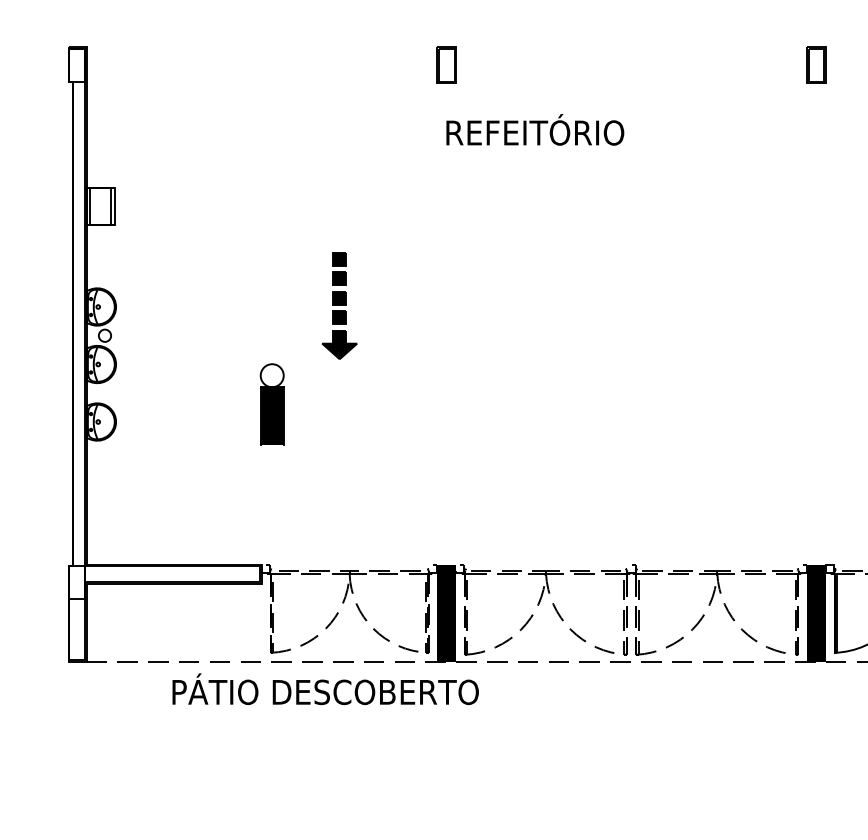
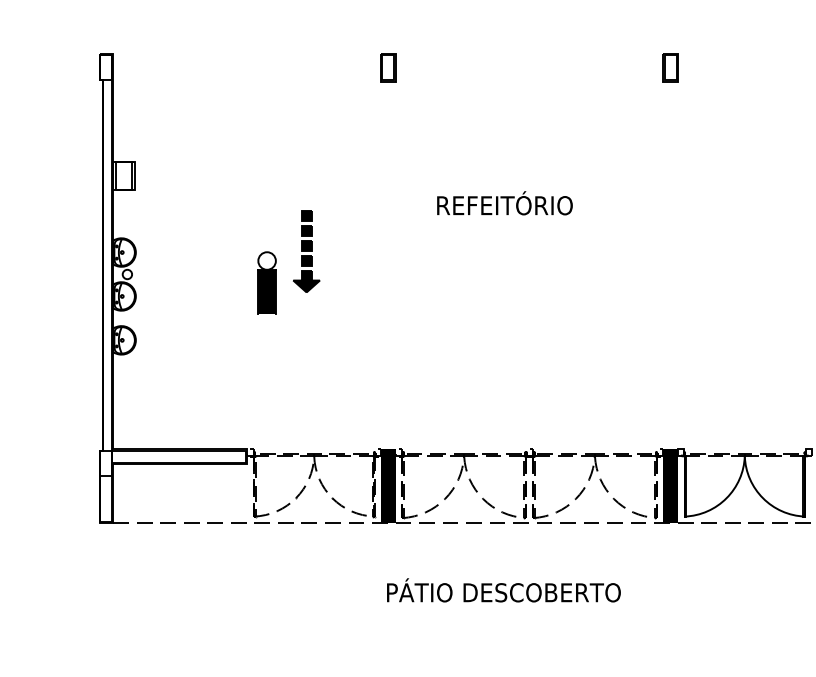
text: (534, 130) -> (504, 203), moved
part: (271, 403) -> (266, 282), moved
text: (325, 689) -> (503, 590), moved

